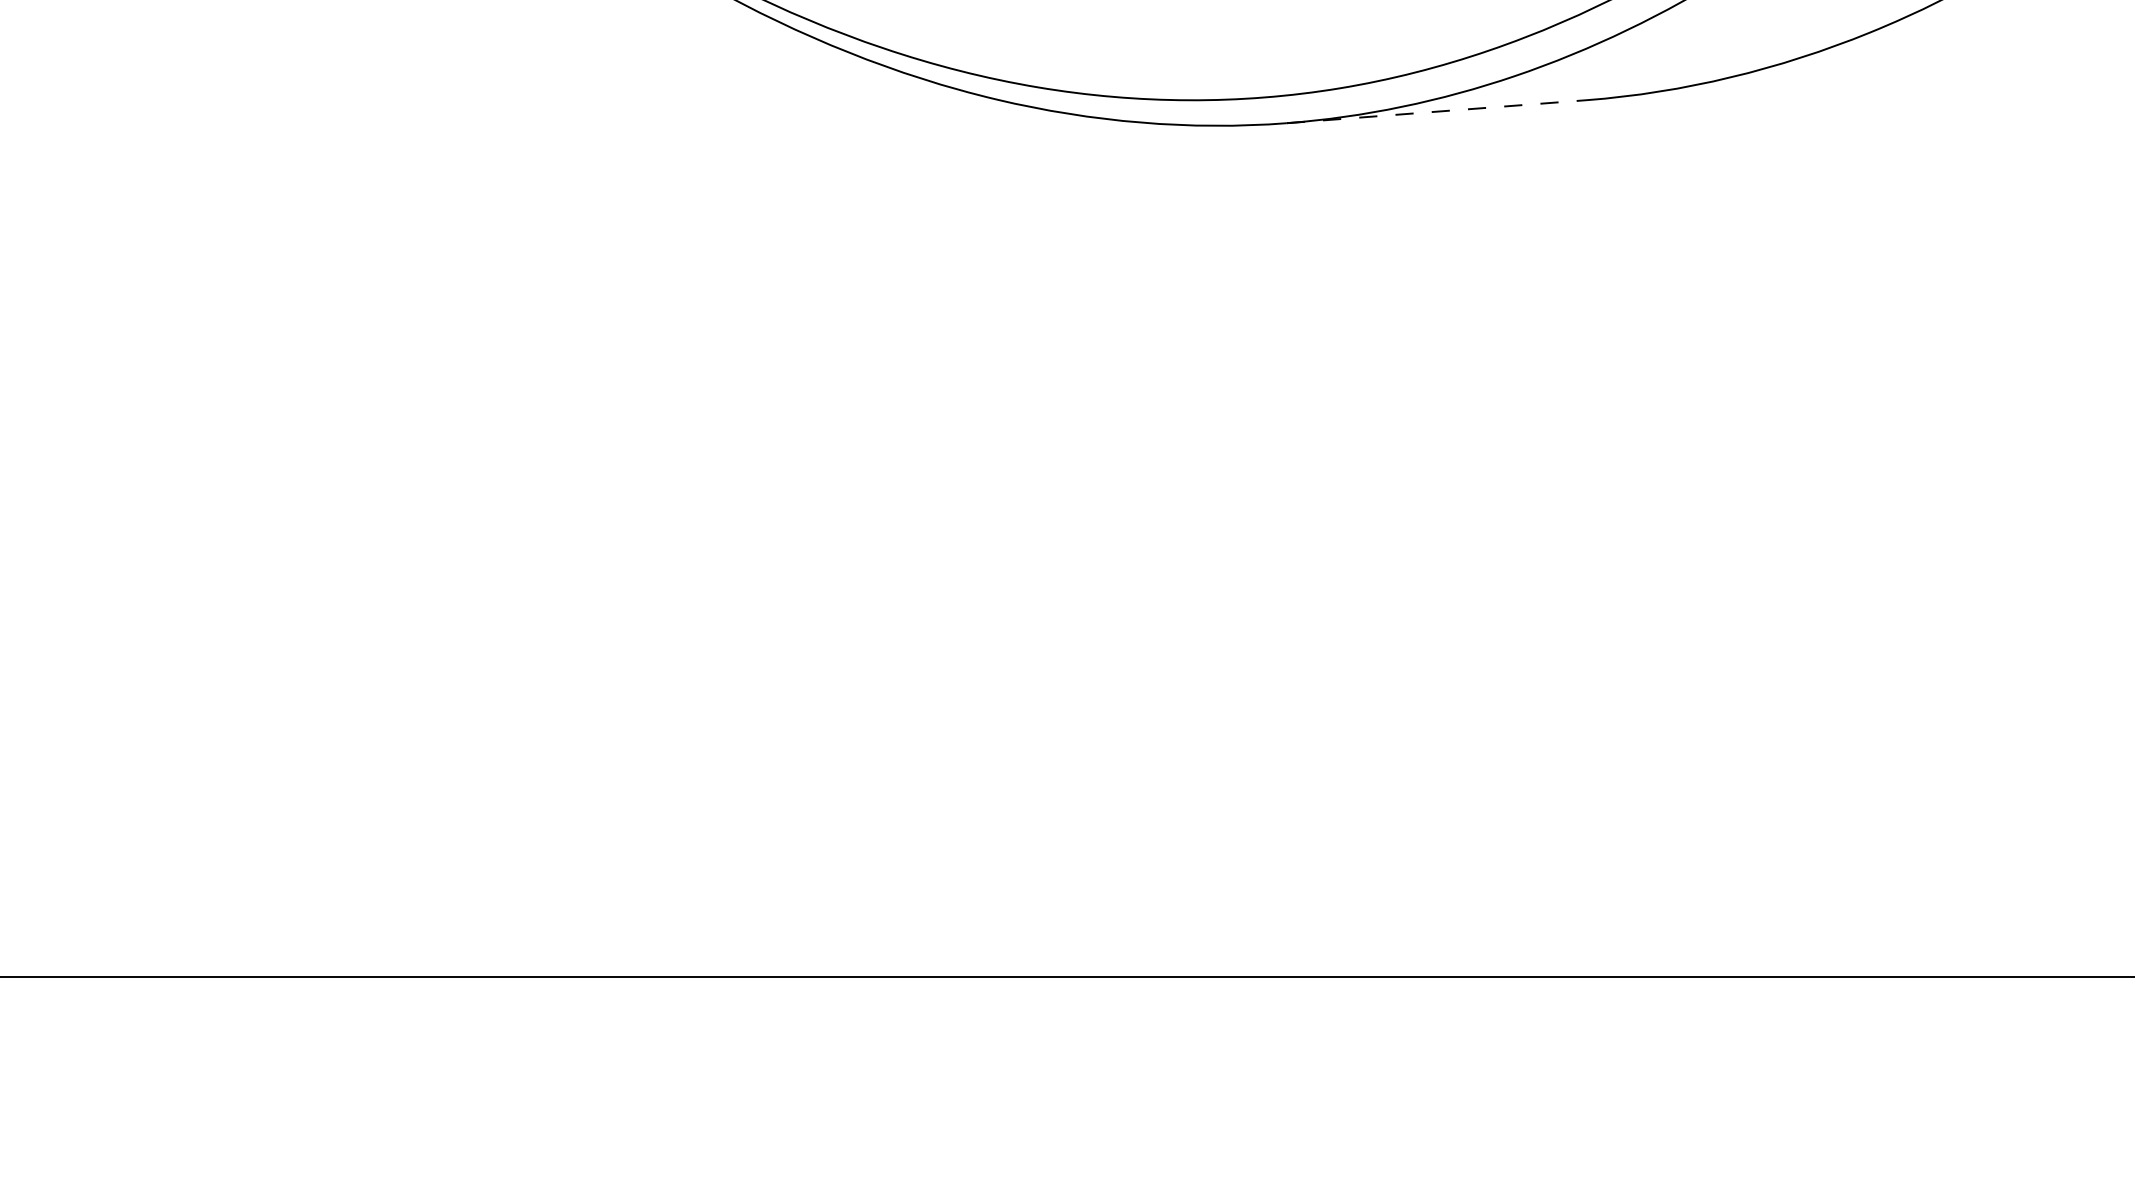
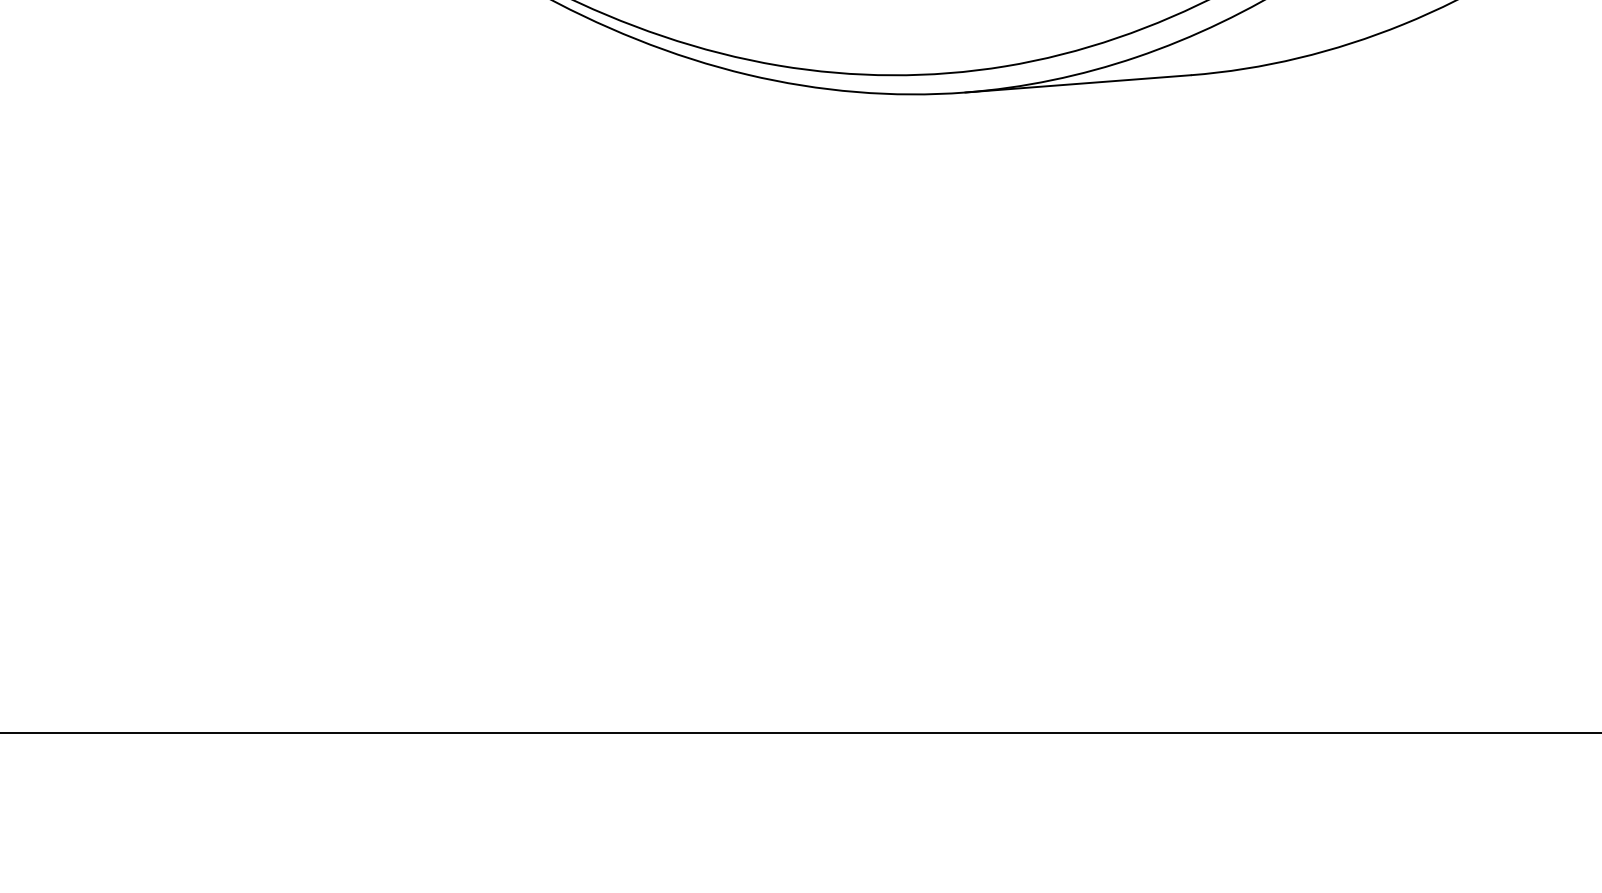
line: (1436, 111) -> (1077, 83), dashed -> solid

